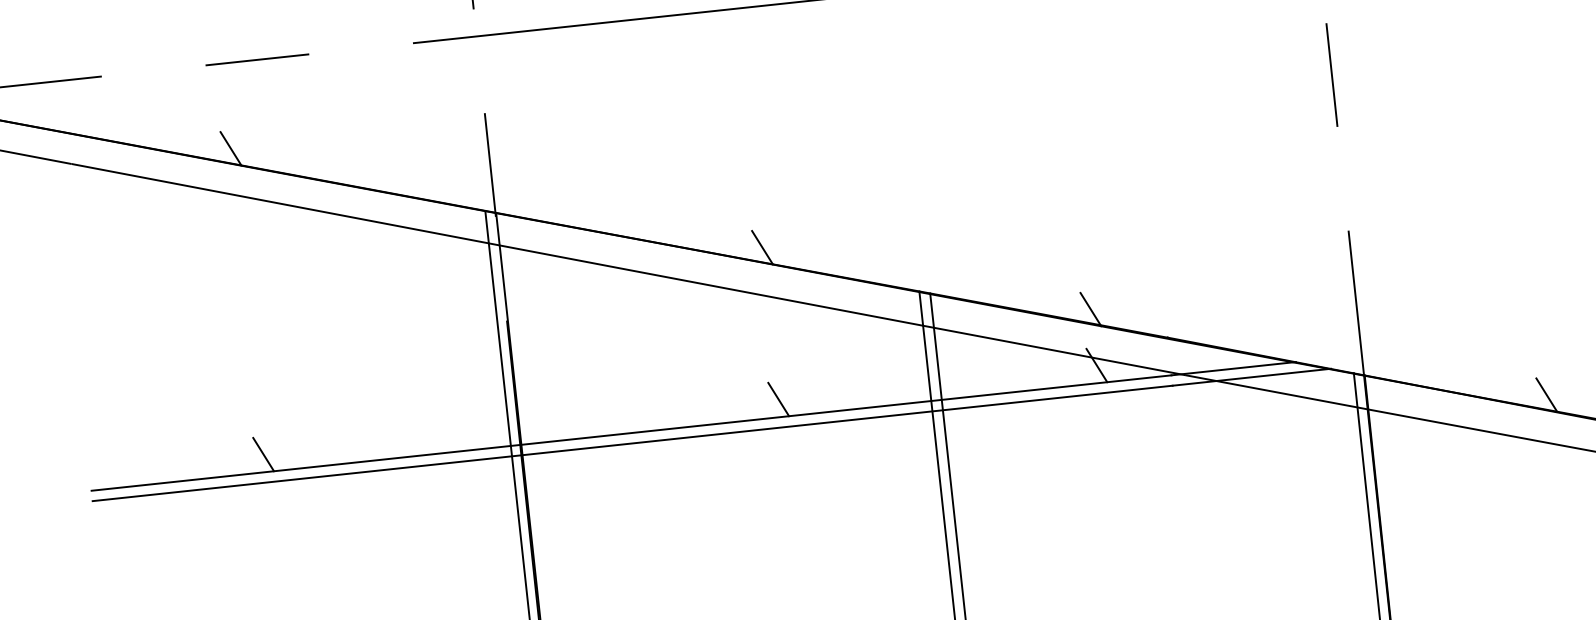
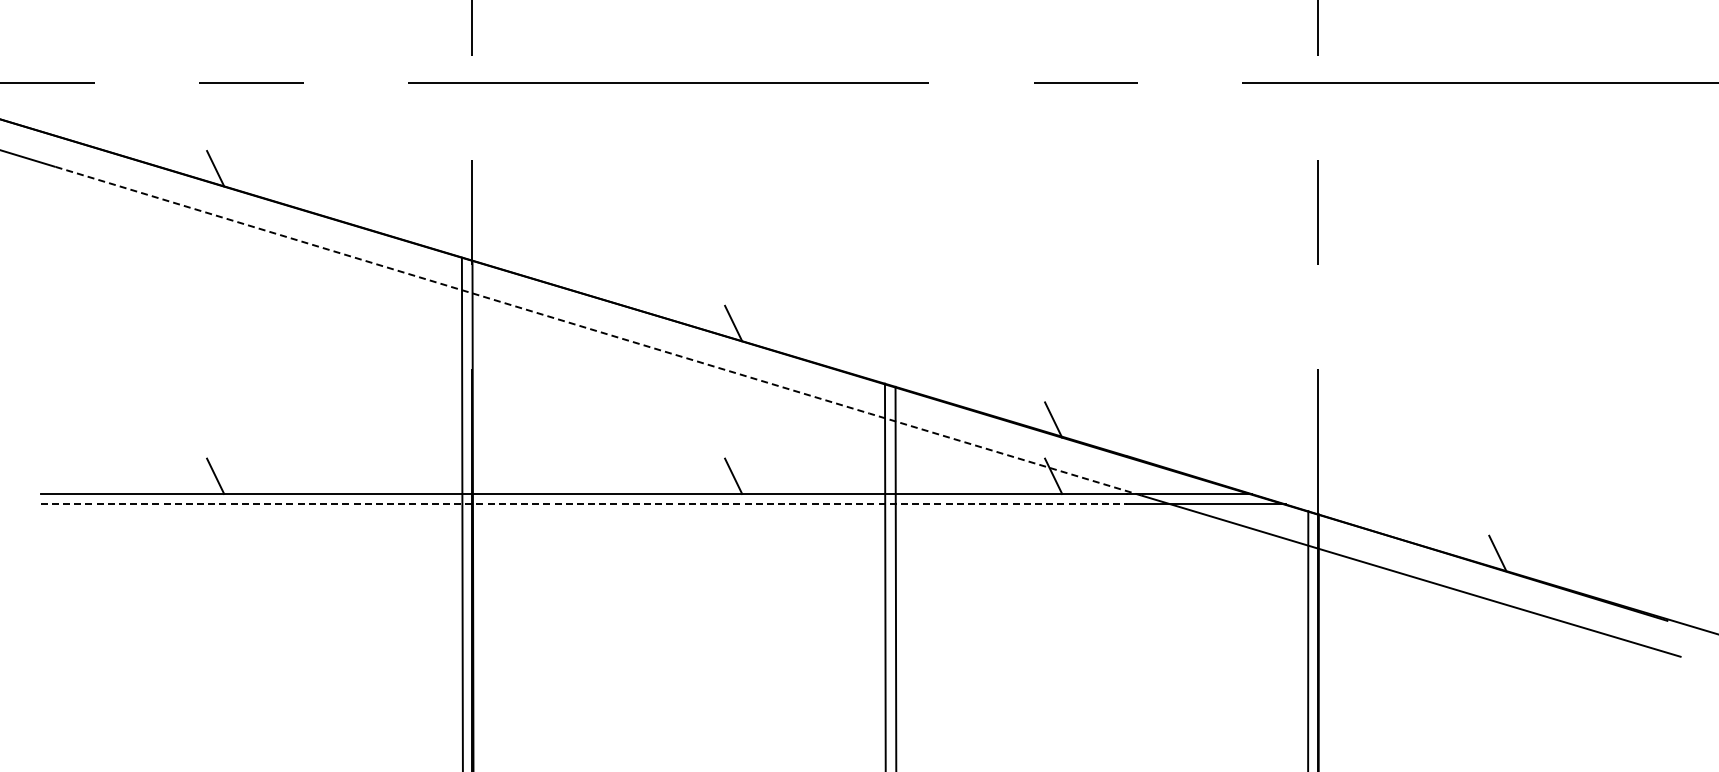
line: (628, 269) -> (598, 331), solid -> dashed
line: (633, 443) -> (584, 504), solid -> dashed

